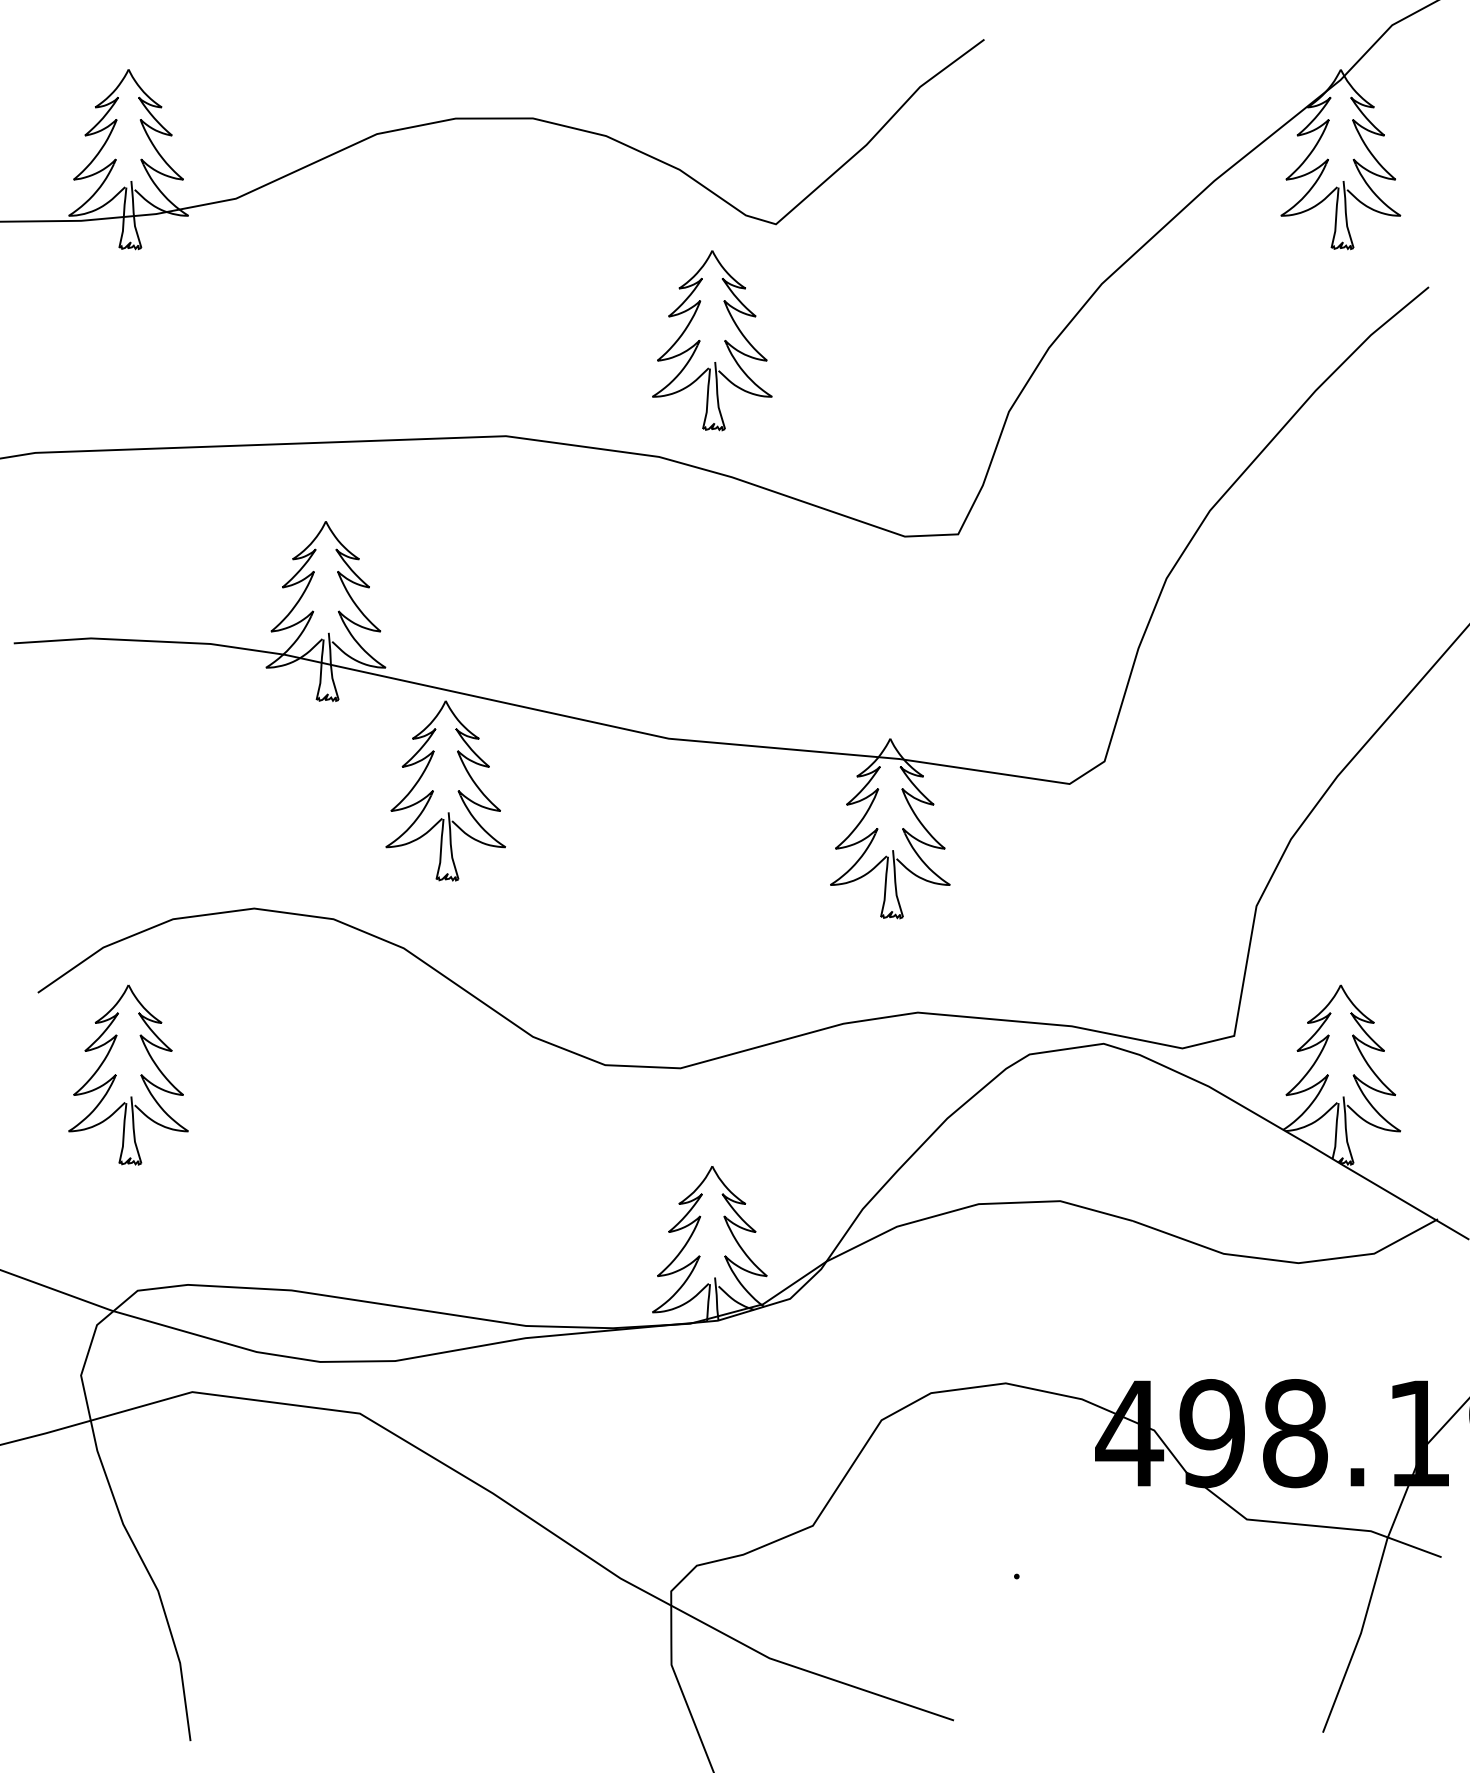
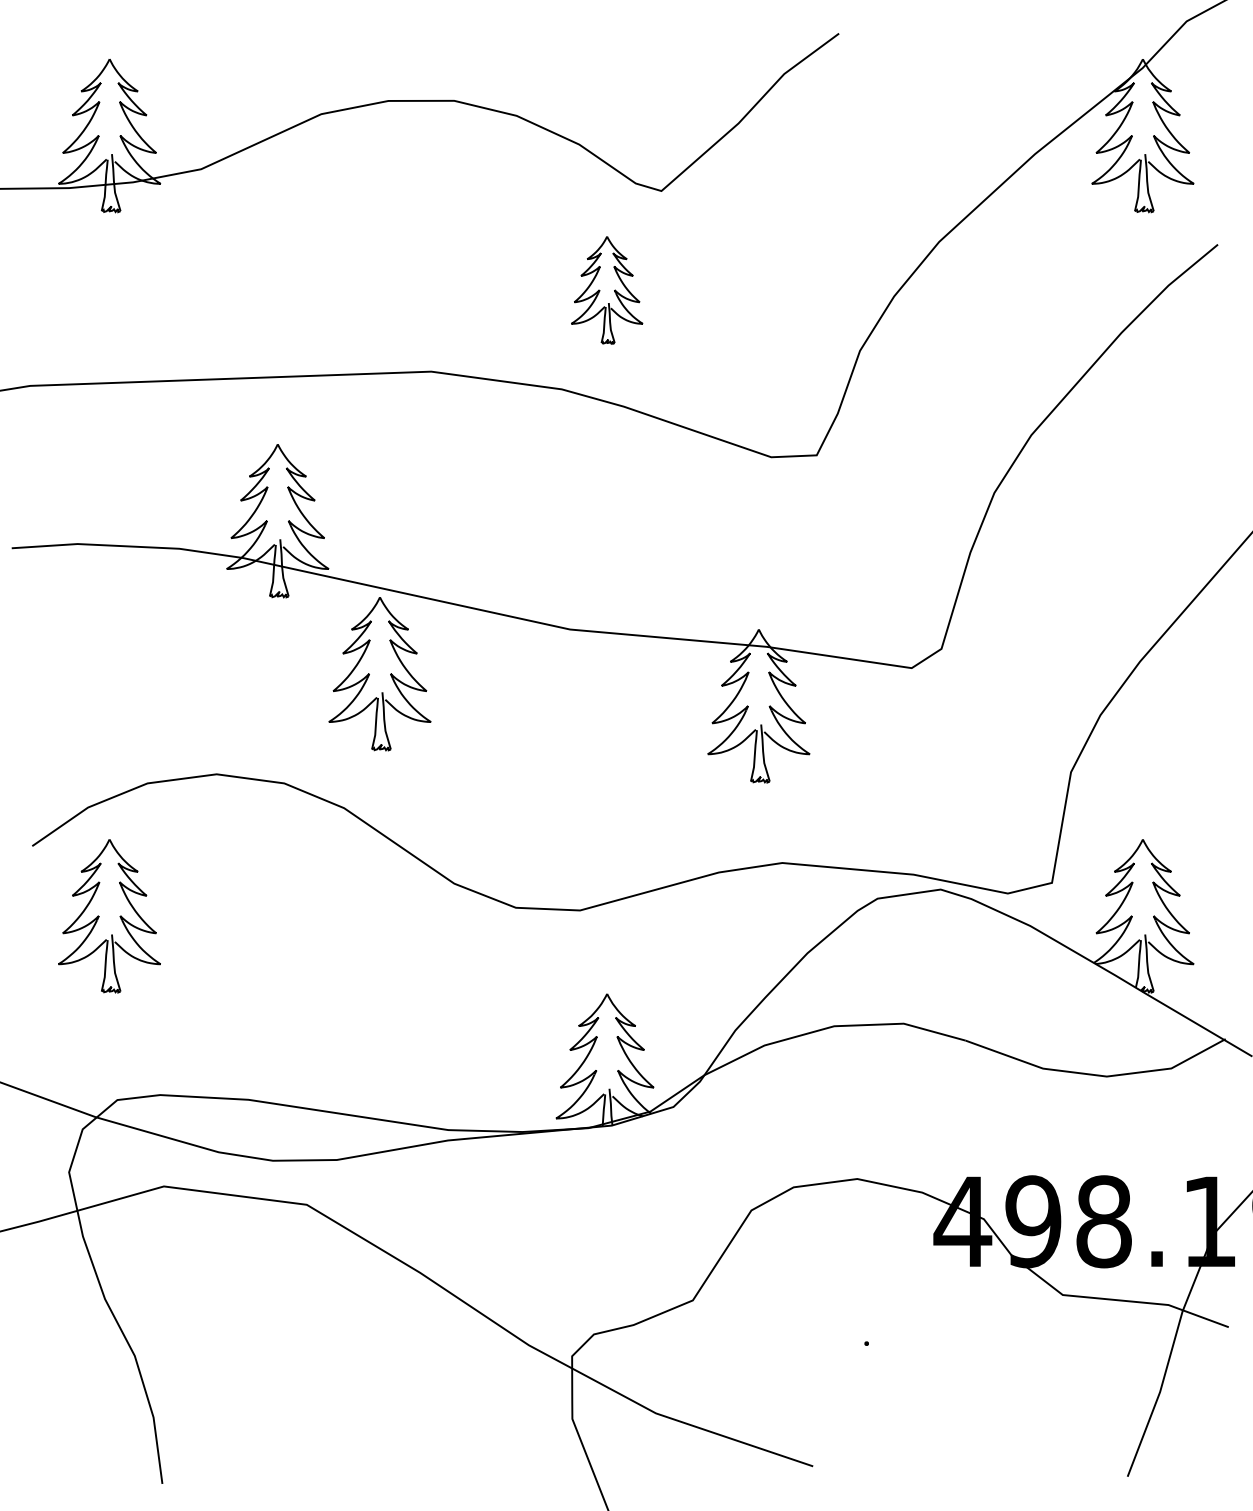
part: (711, 340) -> (606, 290), size x0.7

